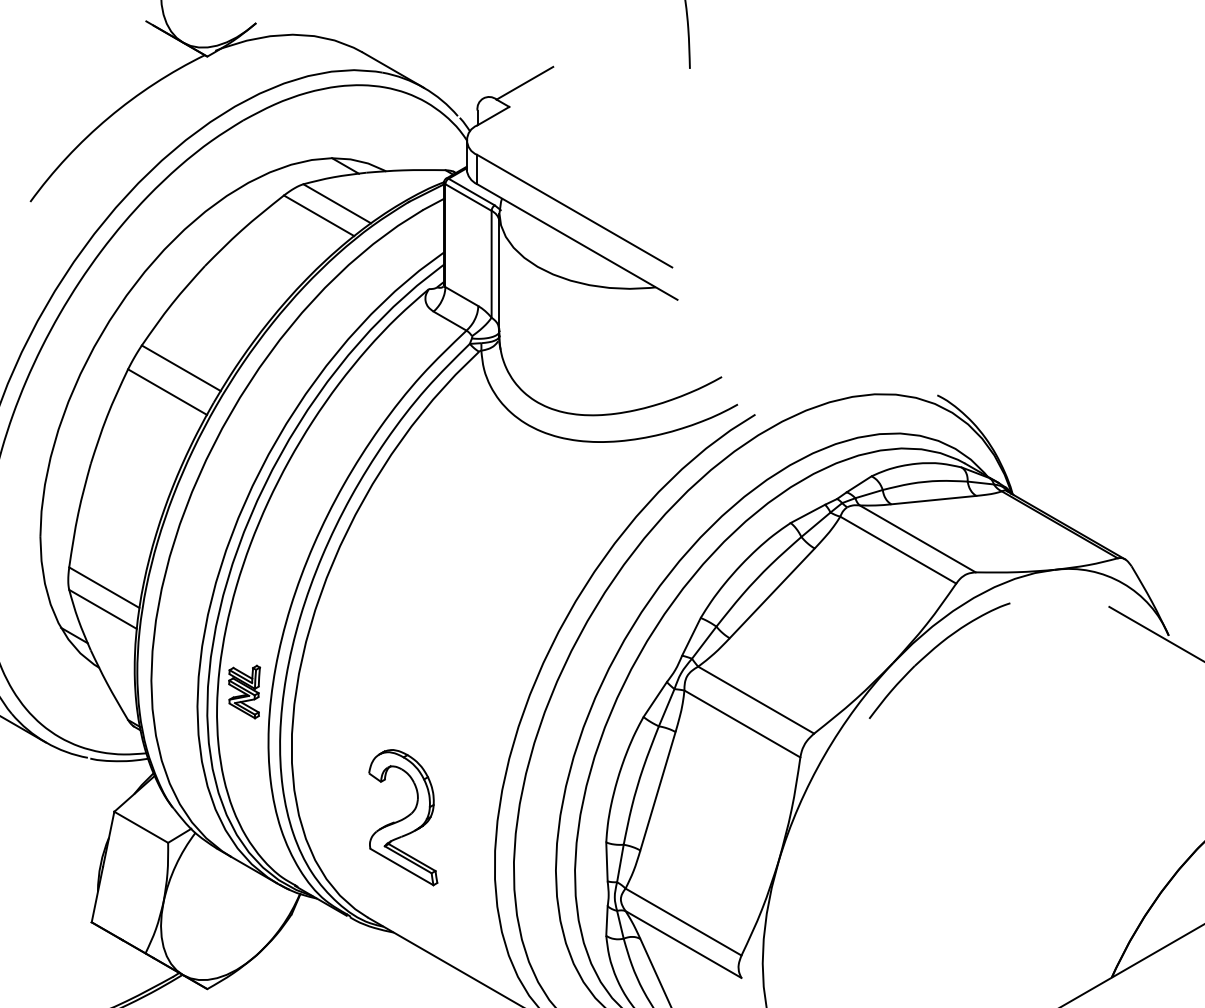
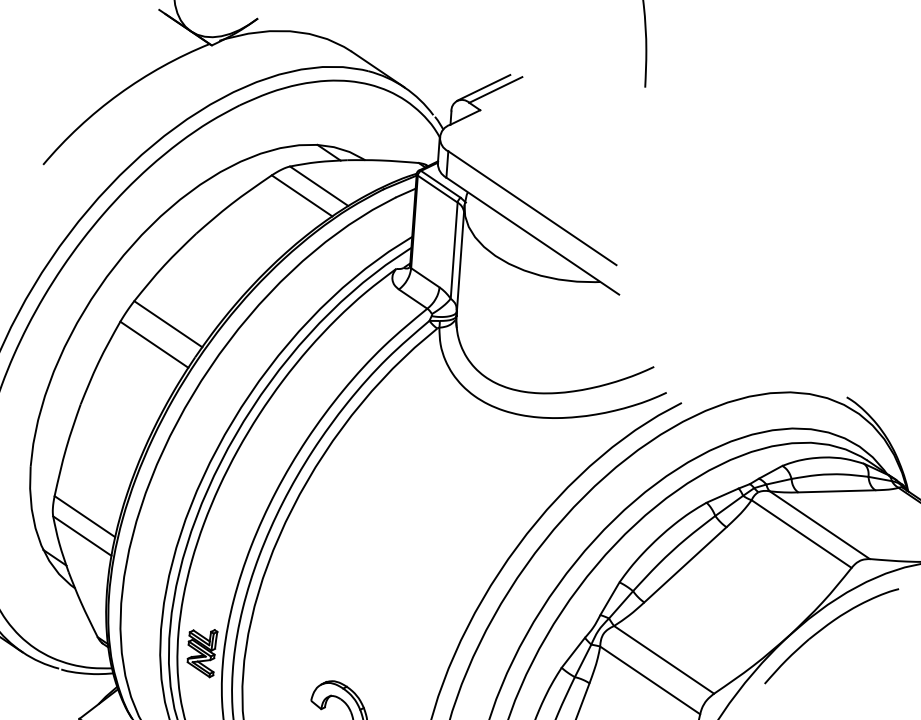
line: (511, 81) -> (483, 87), added
part: (244, 691) -> (201, 652), moved

